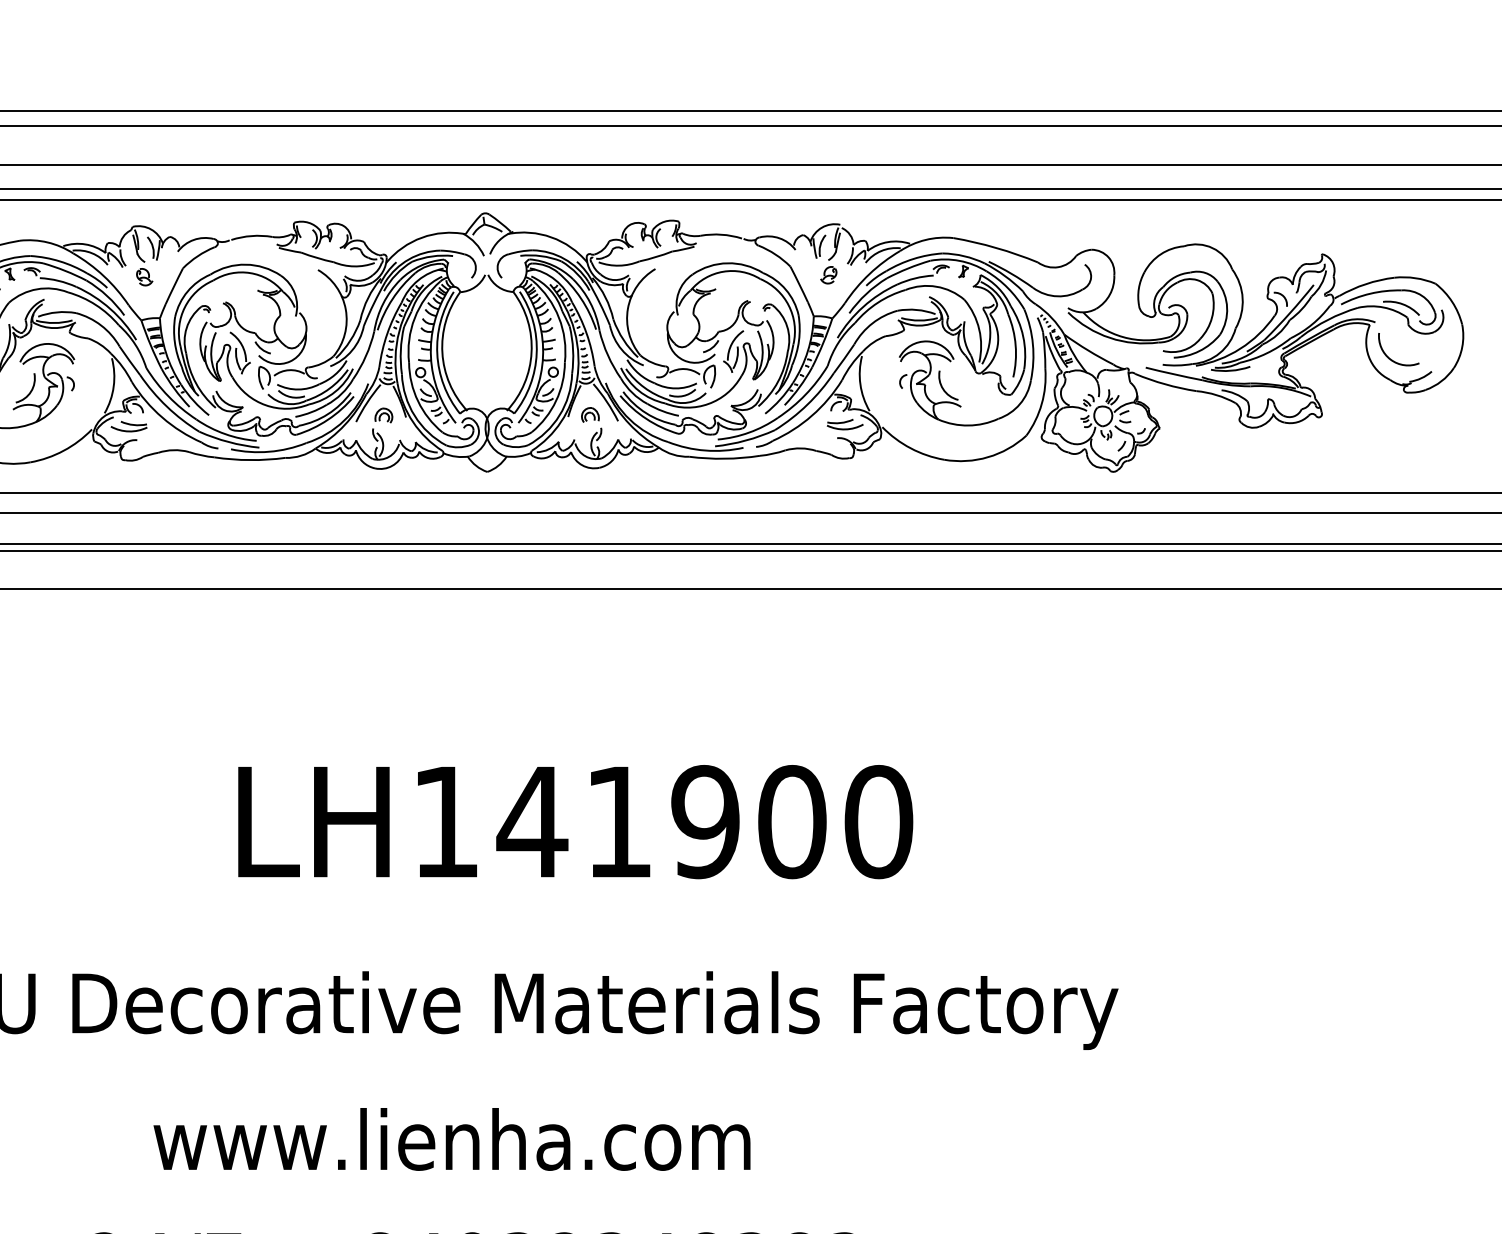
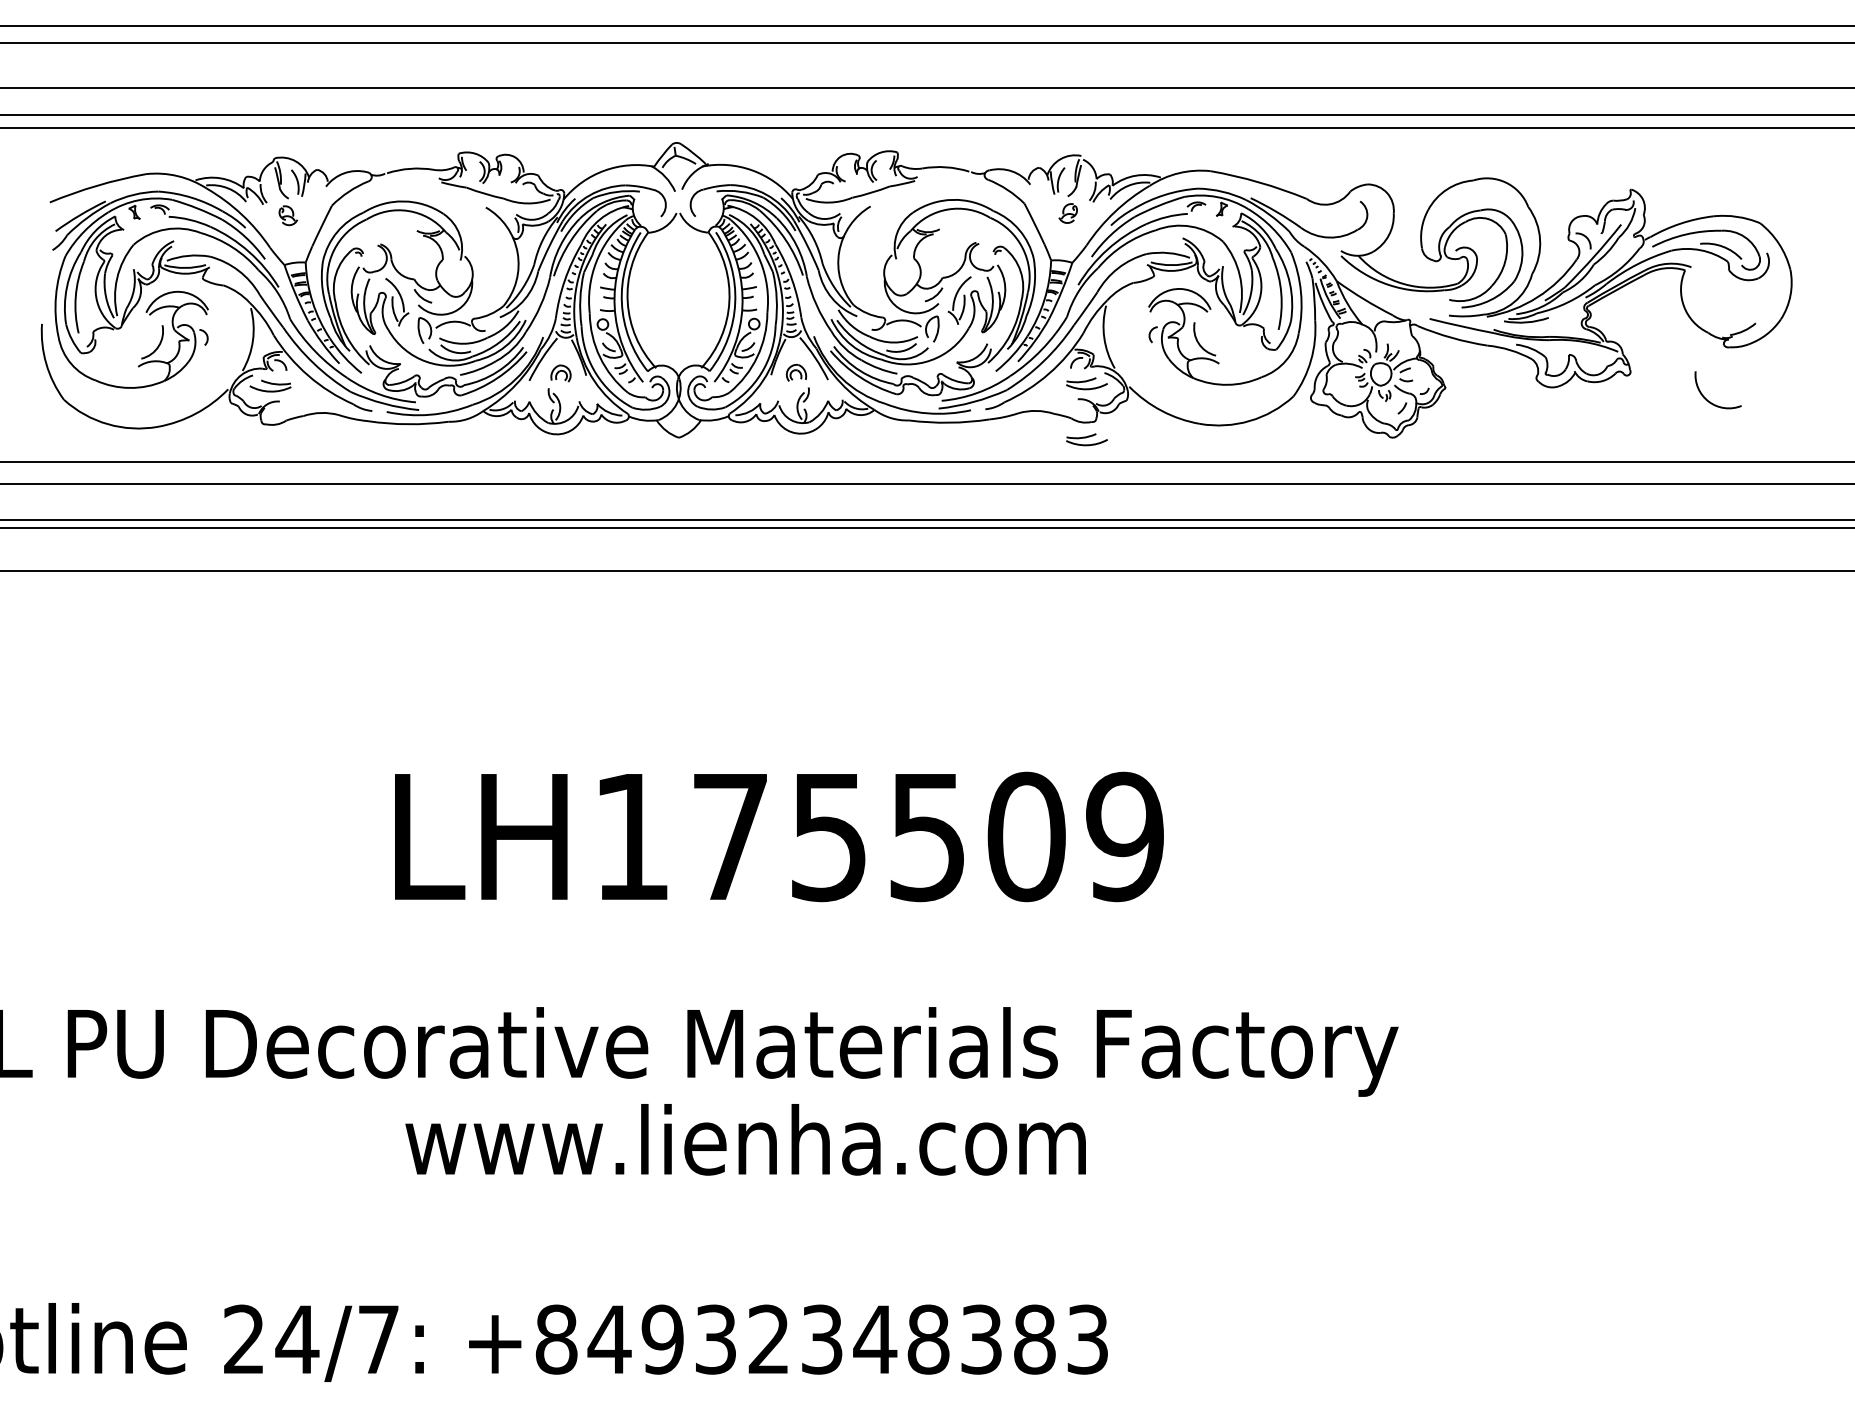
arc: (1392, 359) -> (1710, 401), moved
part: (844, 473) -> (1086, 439), added
text: (704, 821) -> (926, 836), LH141900 -> LH175509
text: (451, 1139) -> (745, 1139), moved

